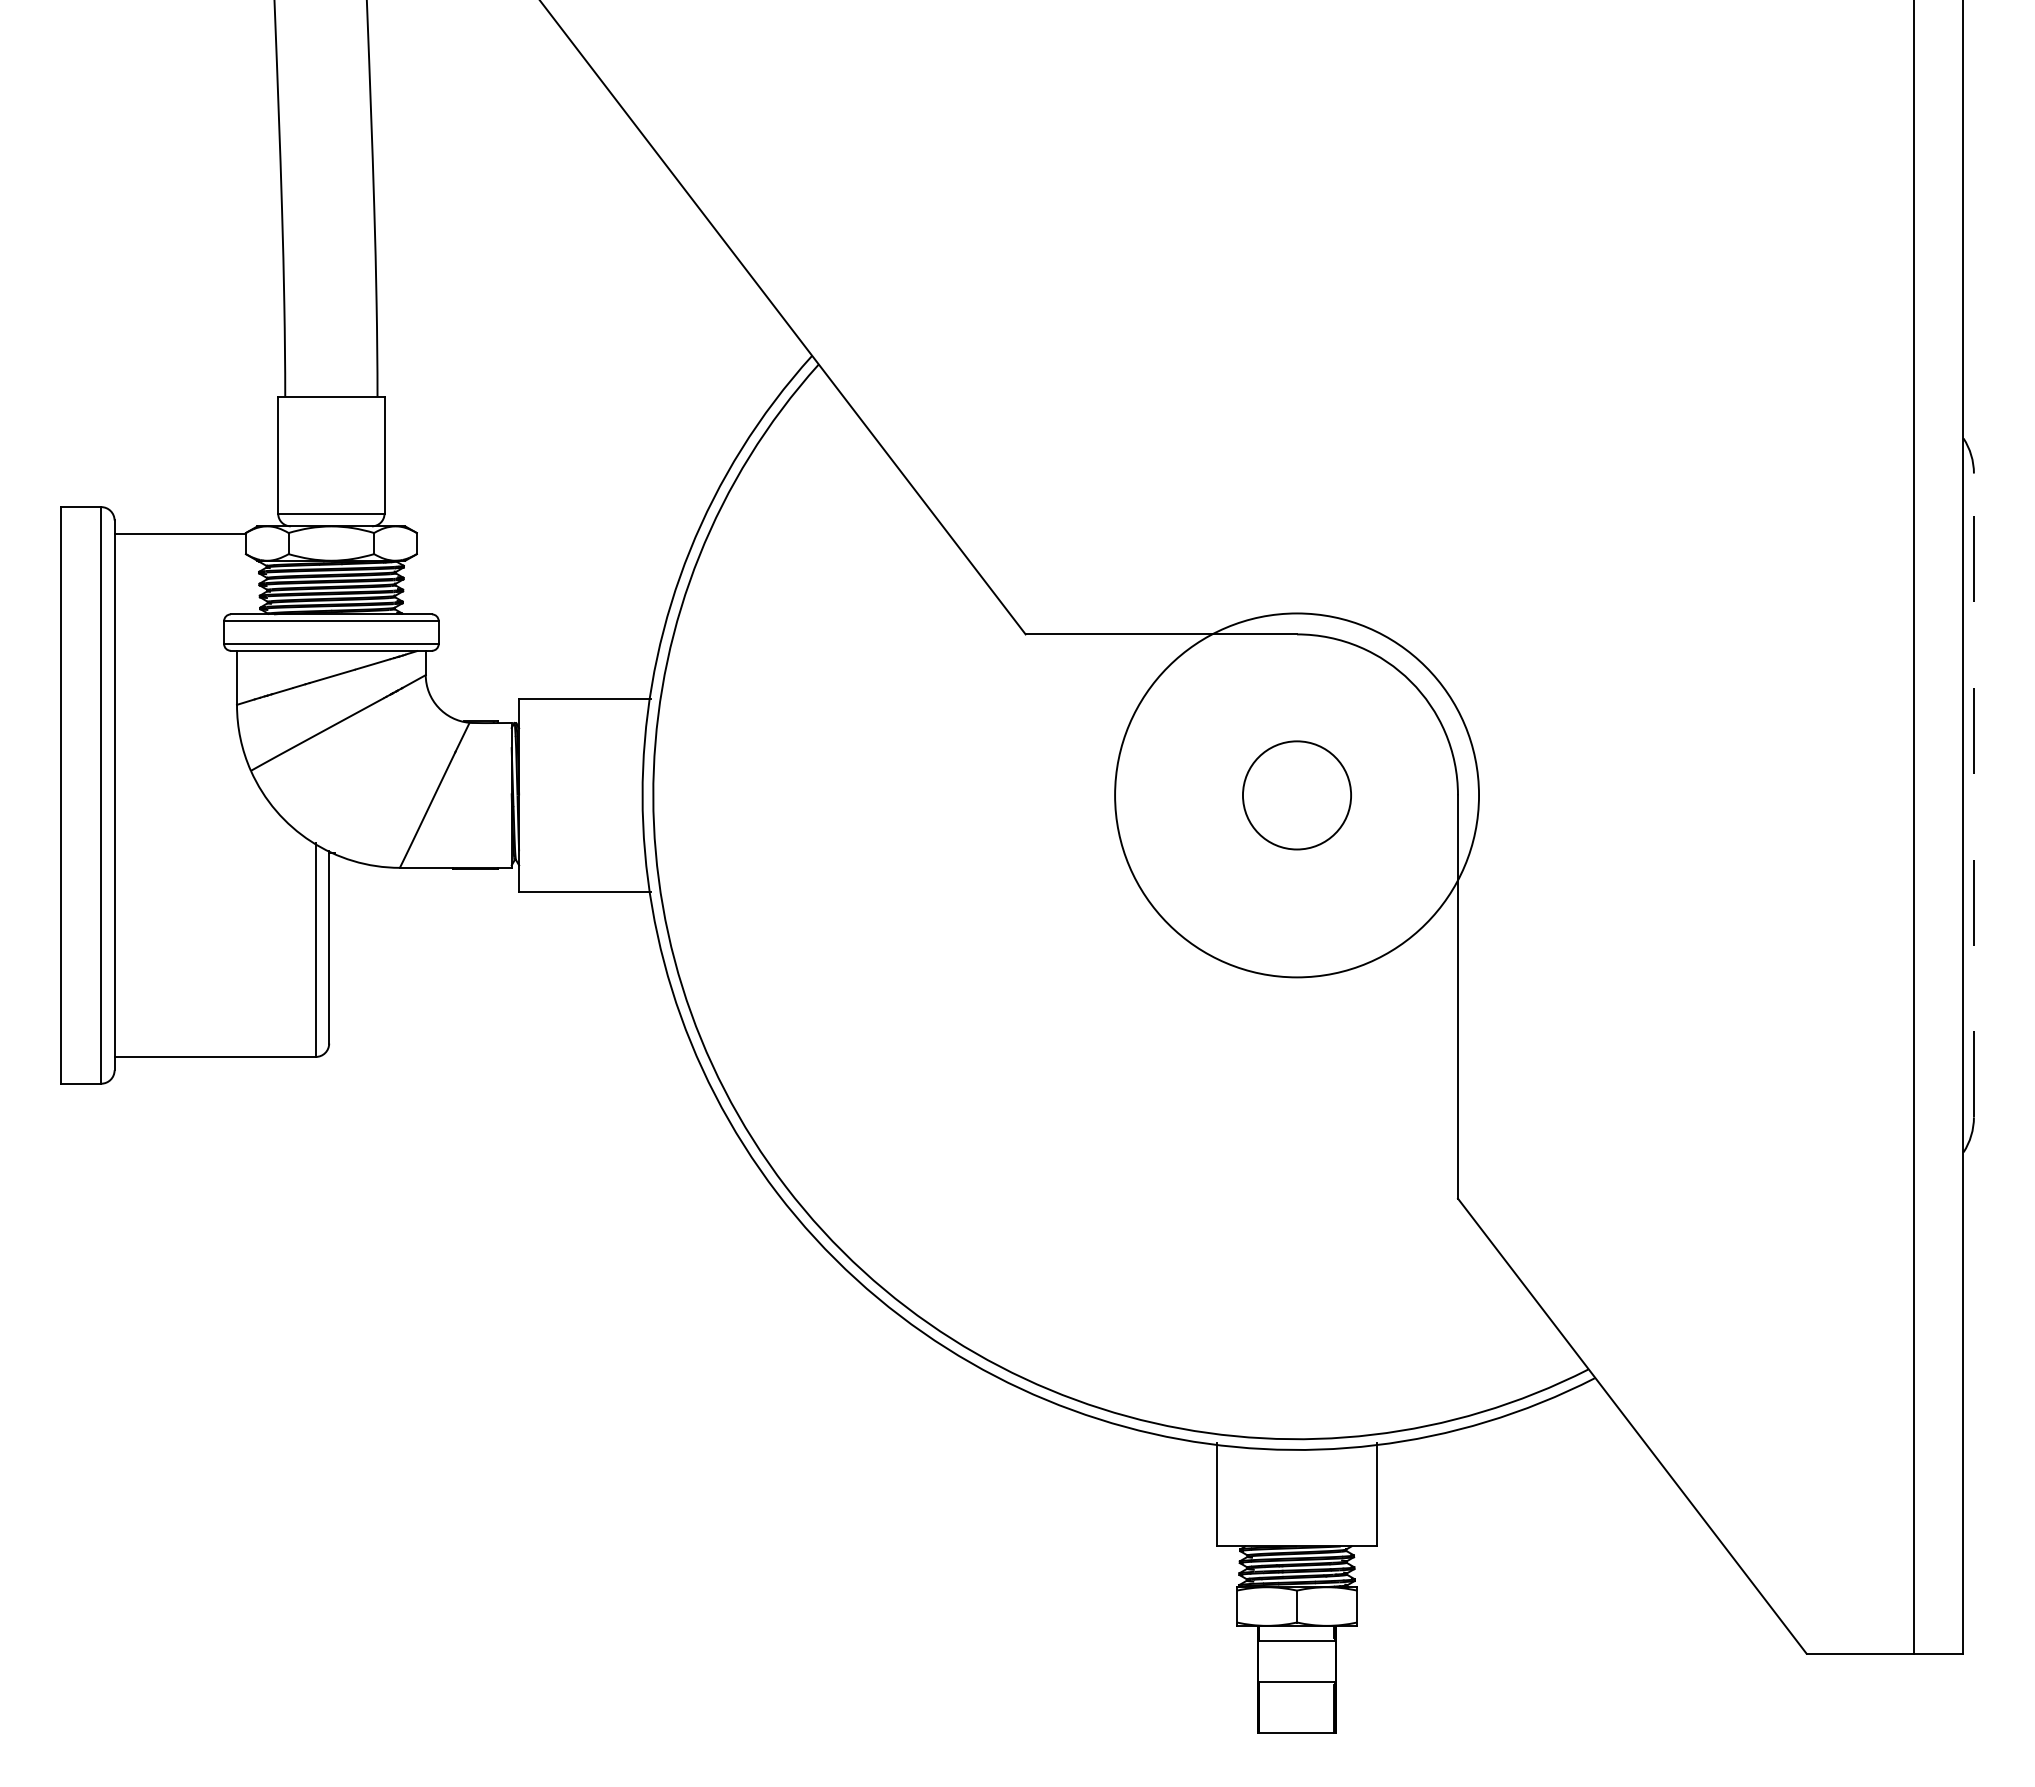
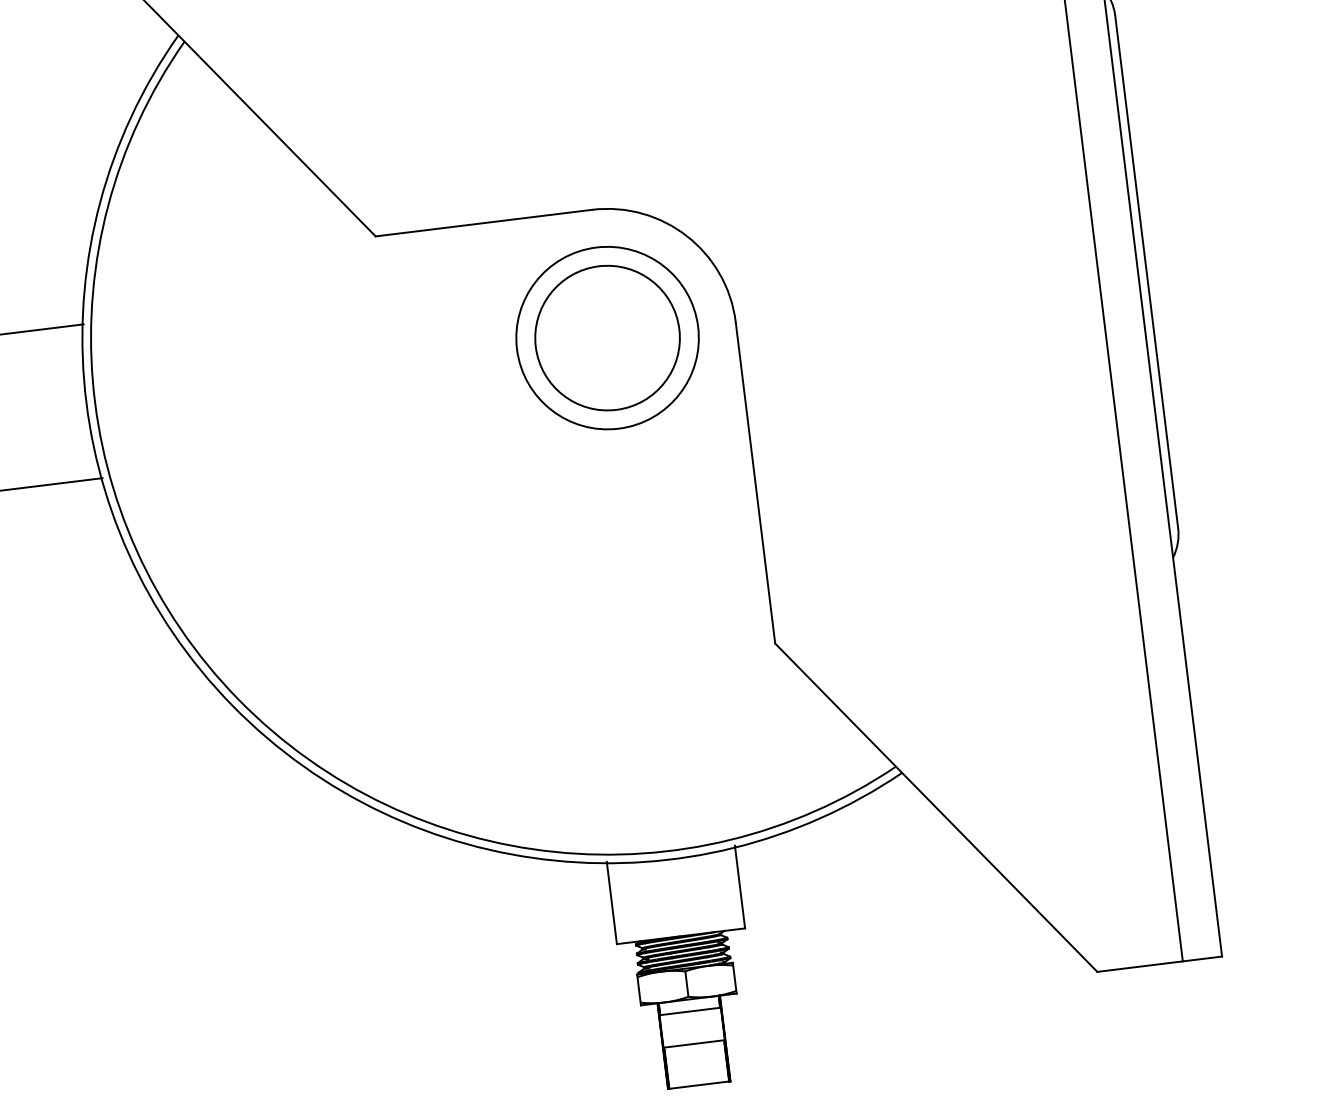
circle: (1296, 795) -> (607, 338), size x0.62
circle: (1296, 795) -> (607, 338), size x1.67
line: (1973, 795) -> (1146, 272), dashed -> solid

